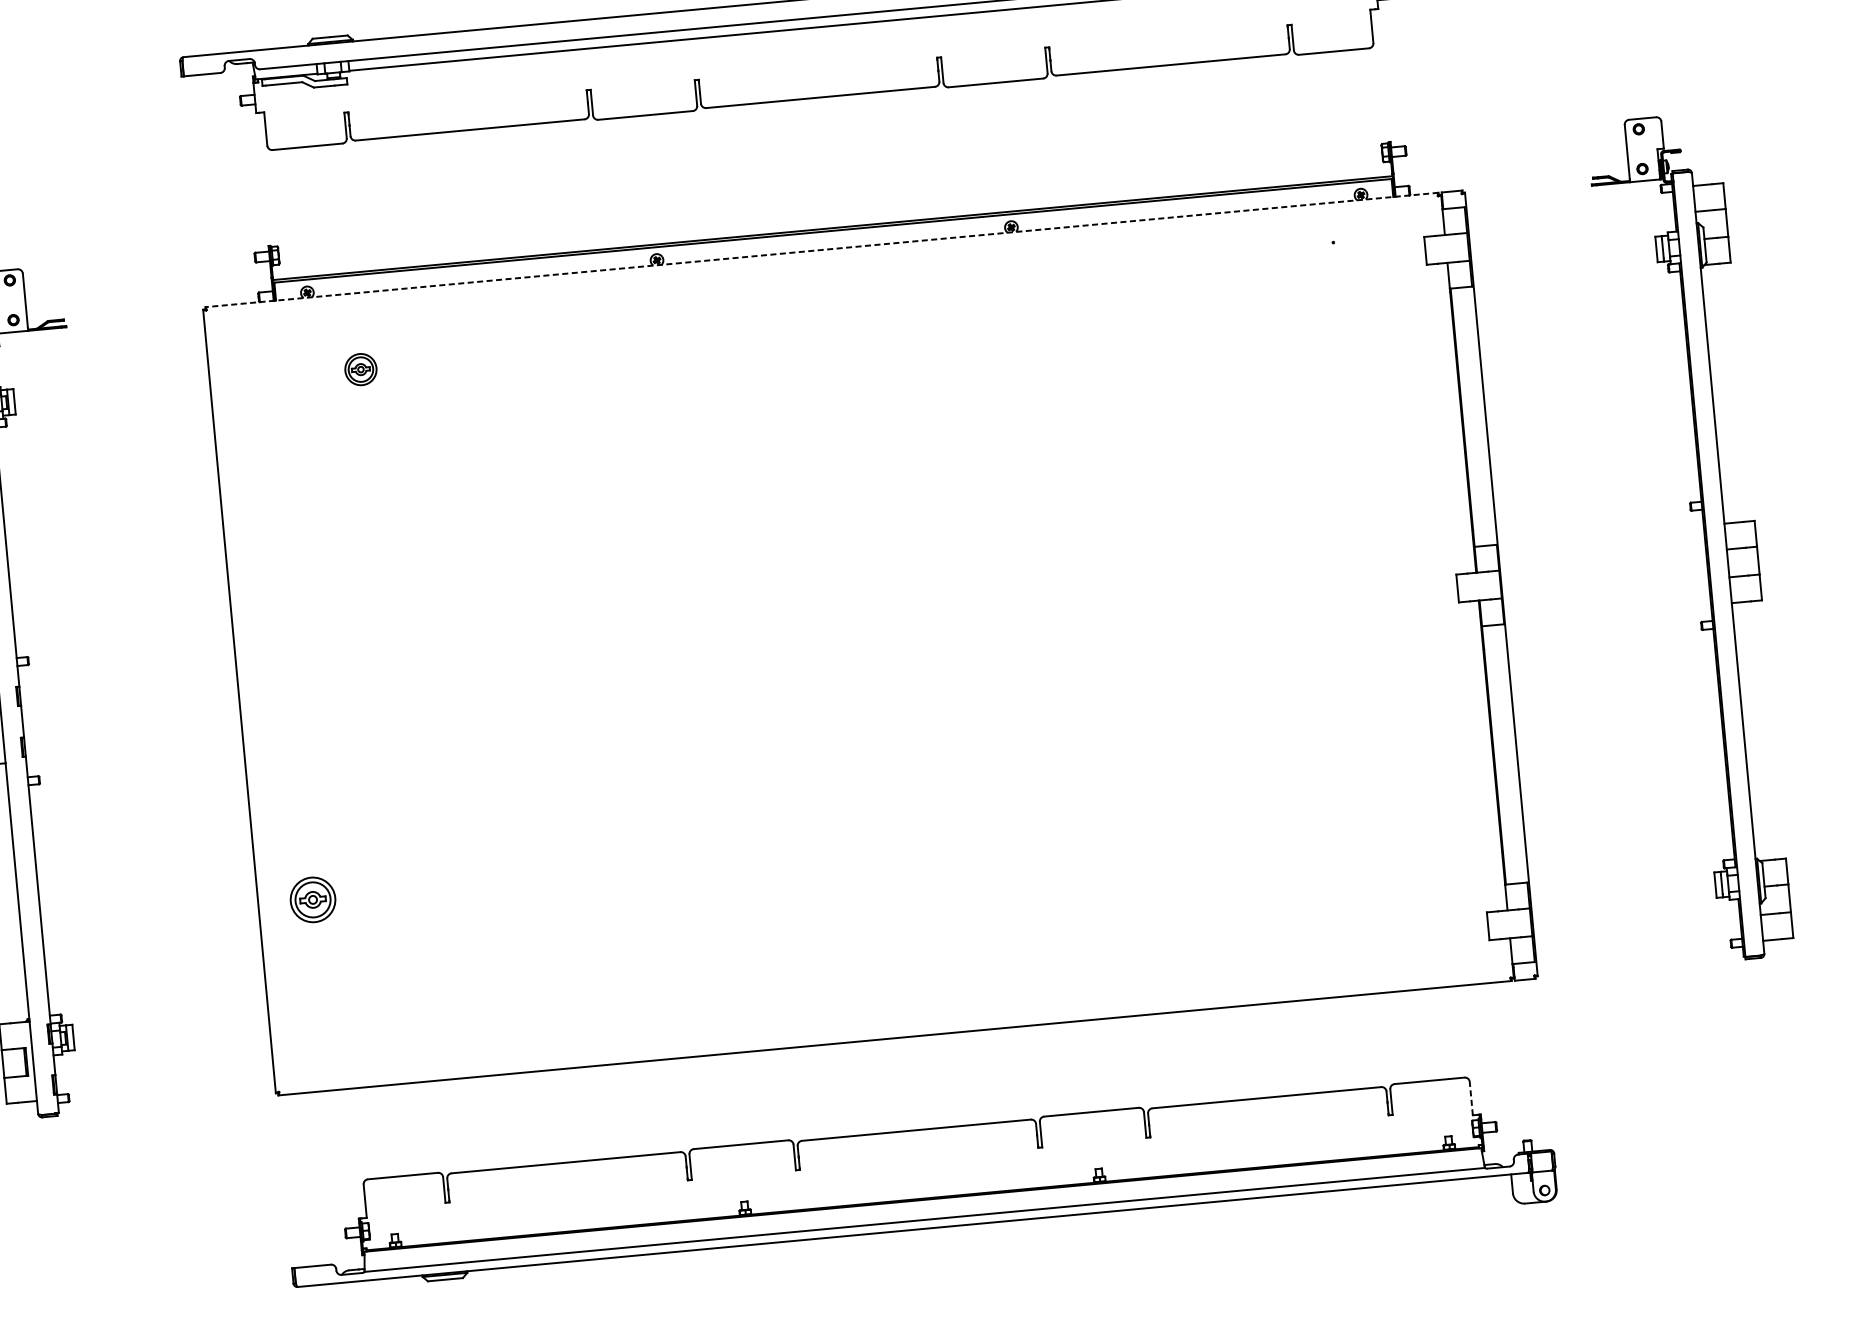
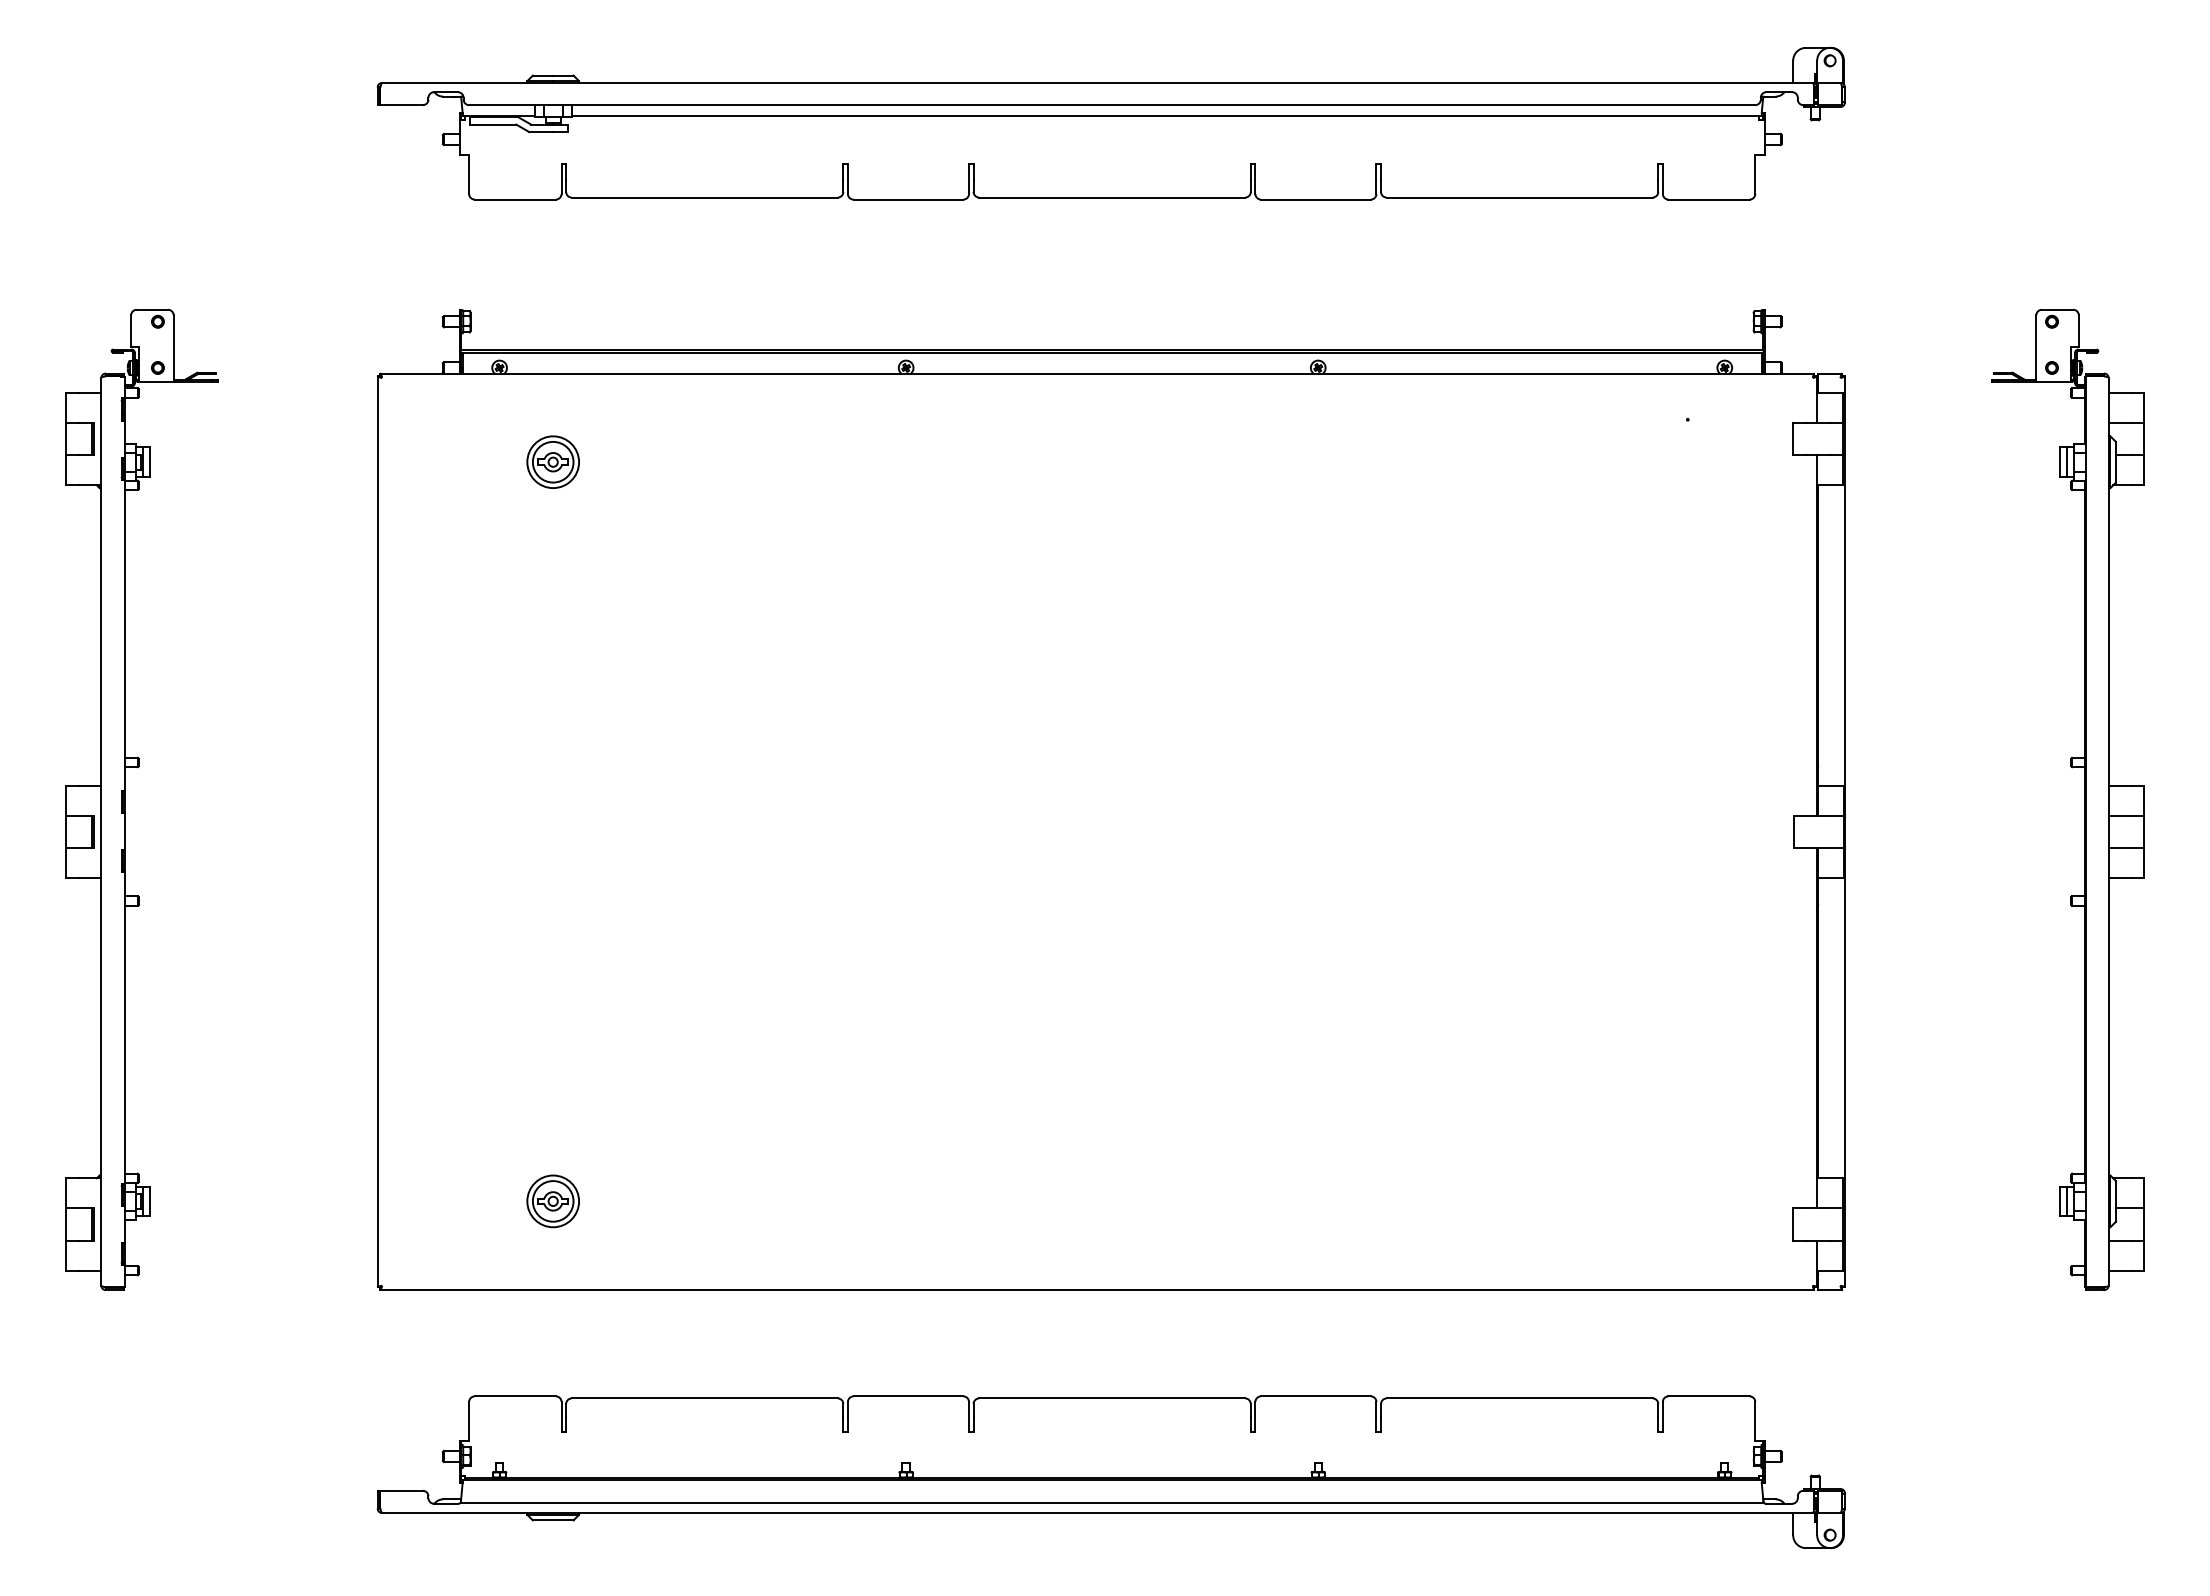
line: (821, 250) -> (1096, 373), dashed -> solid
part: (360, 369) -> (552, 461), size x1.43
part: (312, 900) -> (552, 1201), moved
line: (1471, 1097) -> (1755, 1420), dashed -> solid

